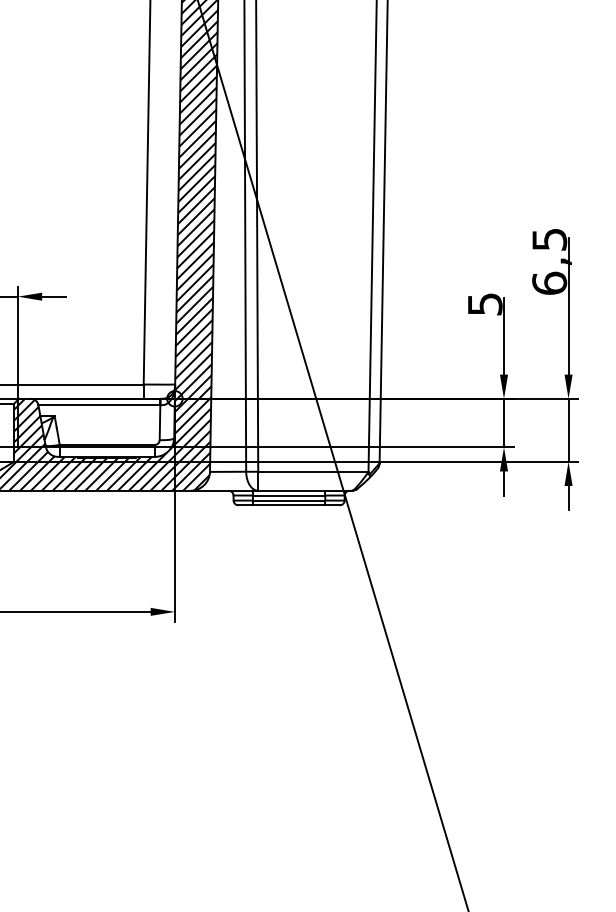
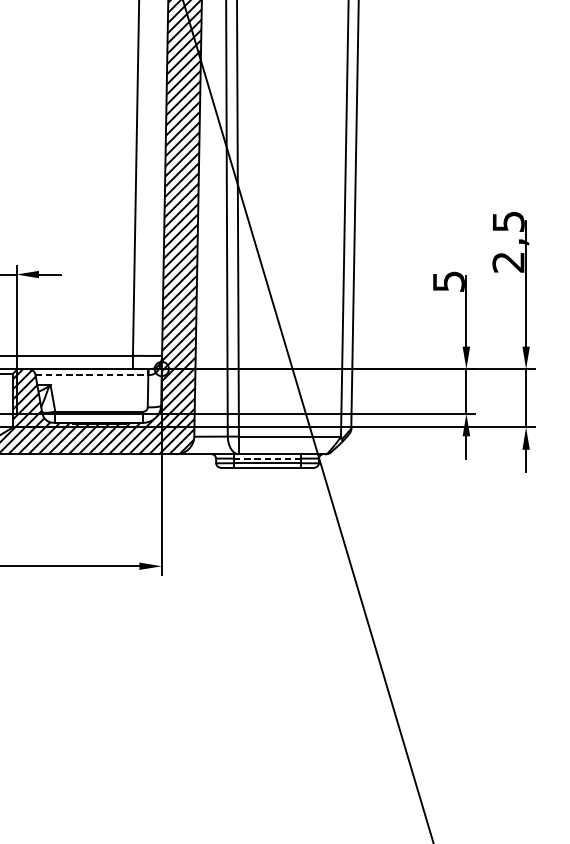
text: (549, 282) -> (508, 261), 6,5 -> 2,5
line: (99, 405) -> (92, 375), solid -> dashed
line: (289, 495) -> (267, 458), solid -> dashed

